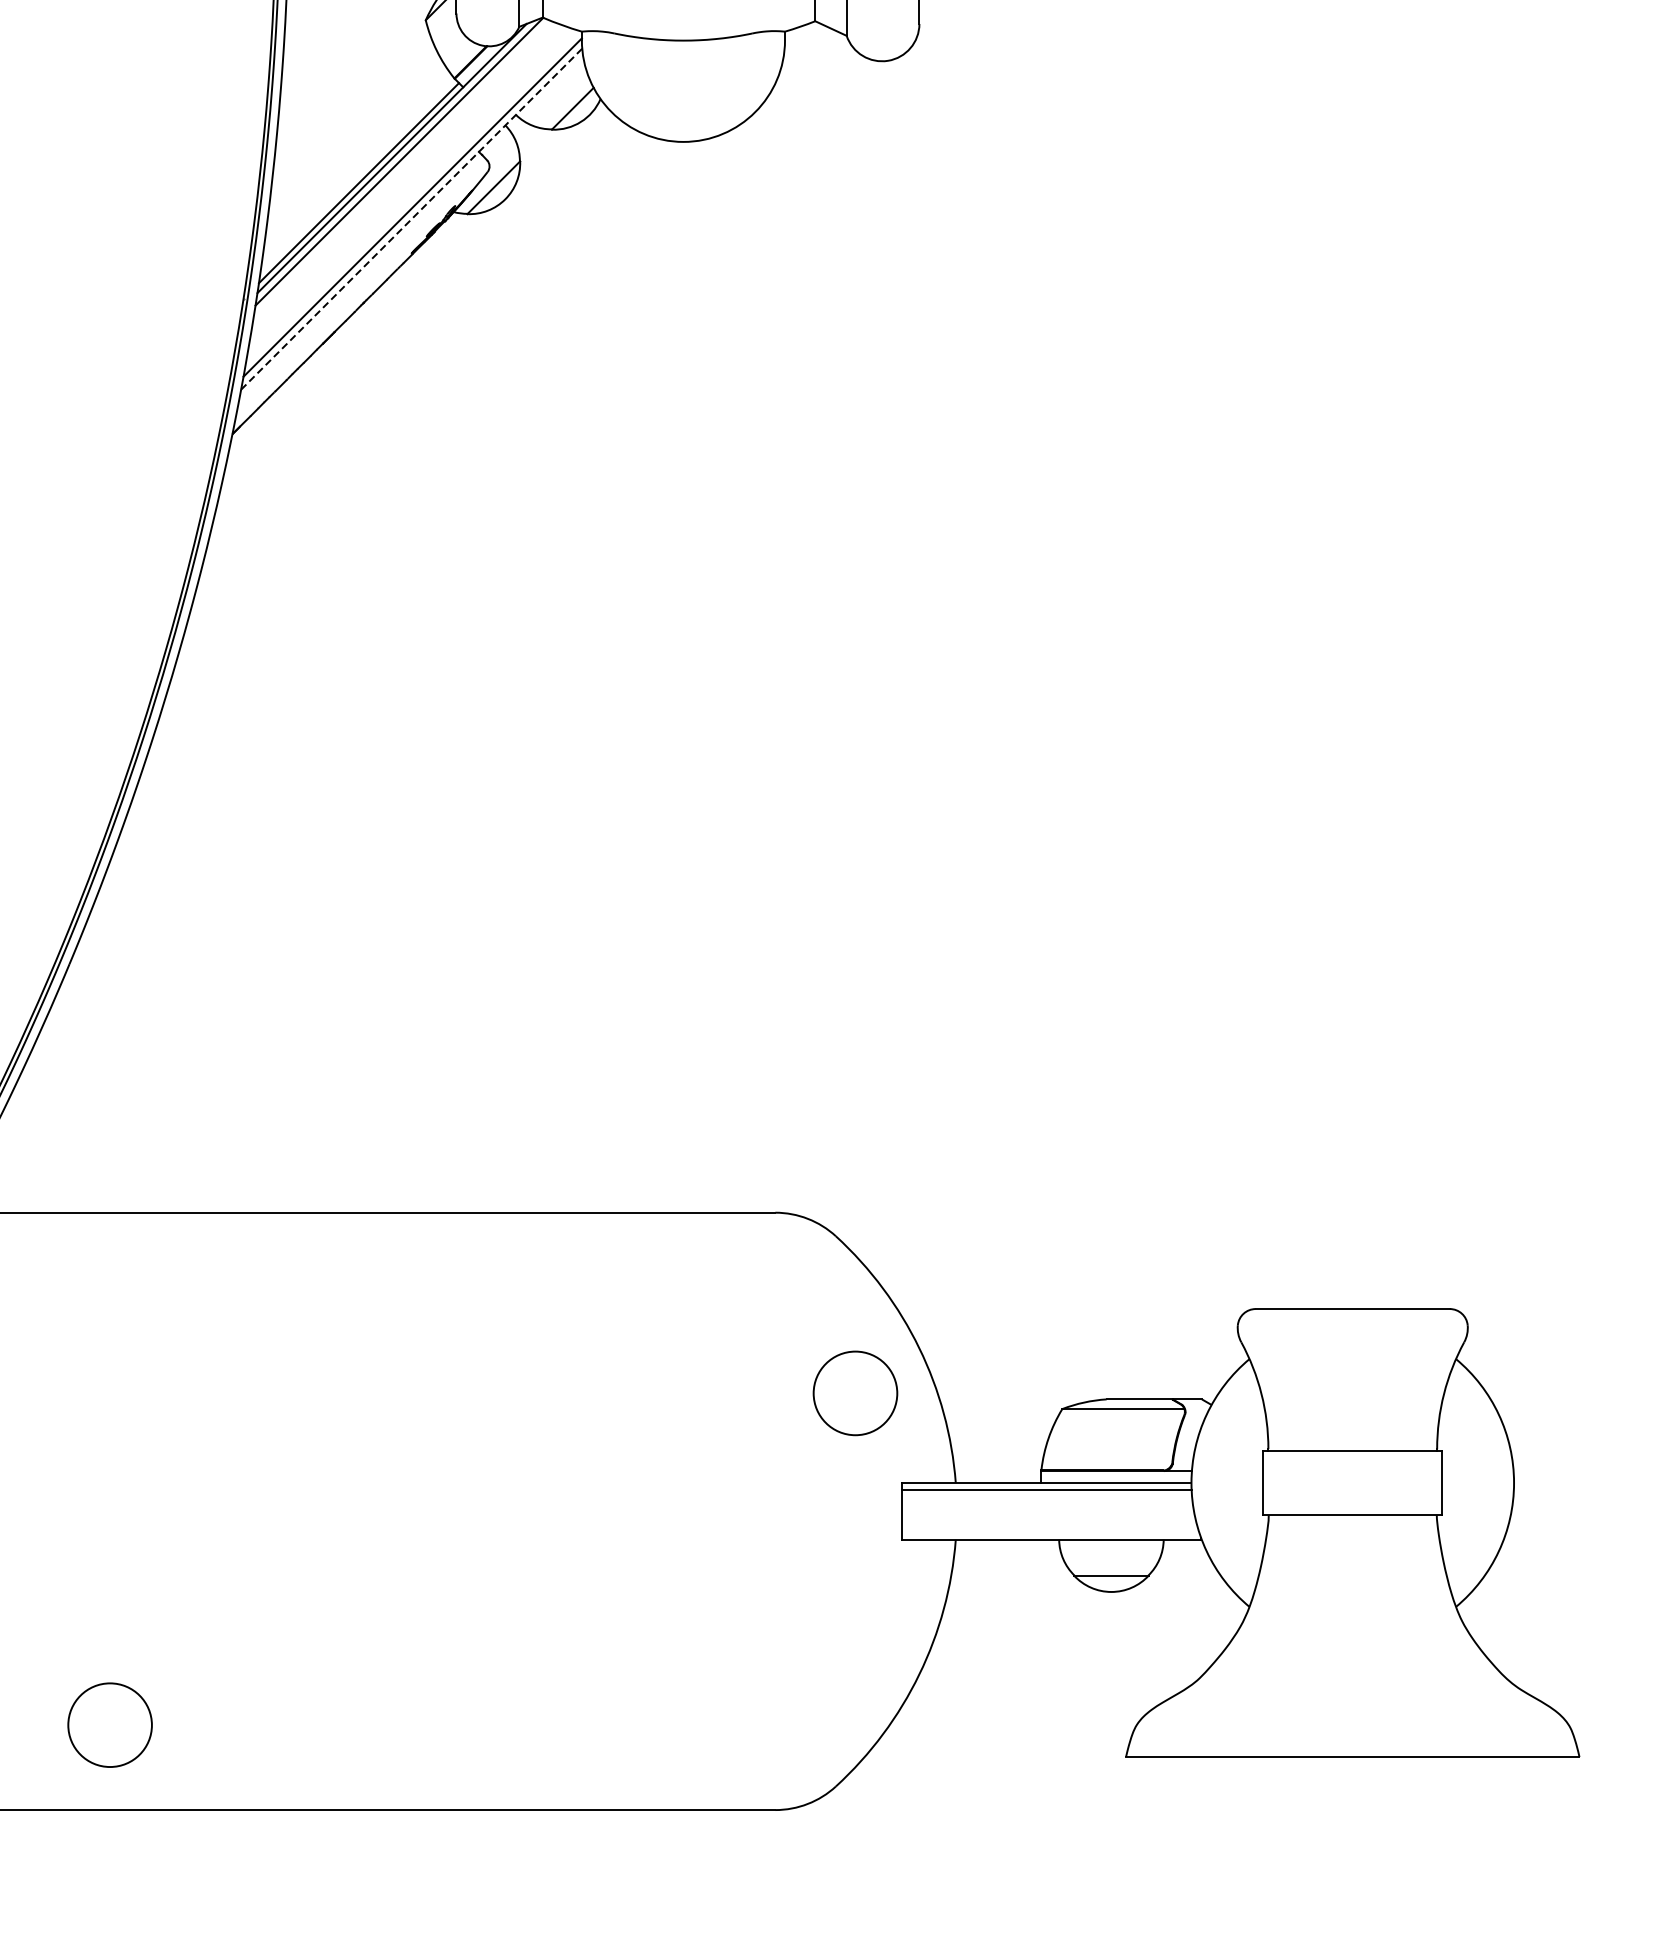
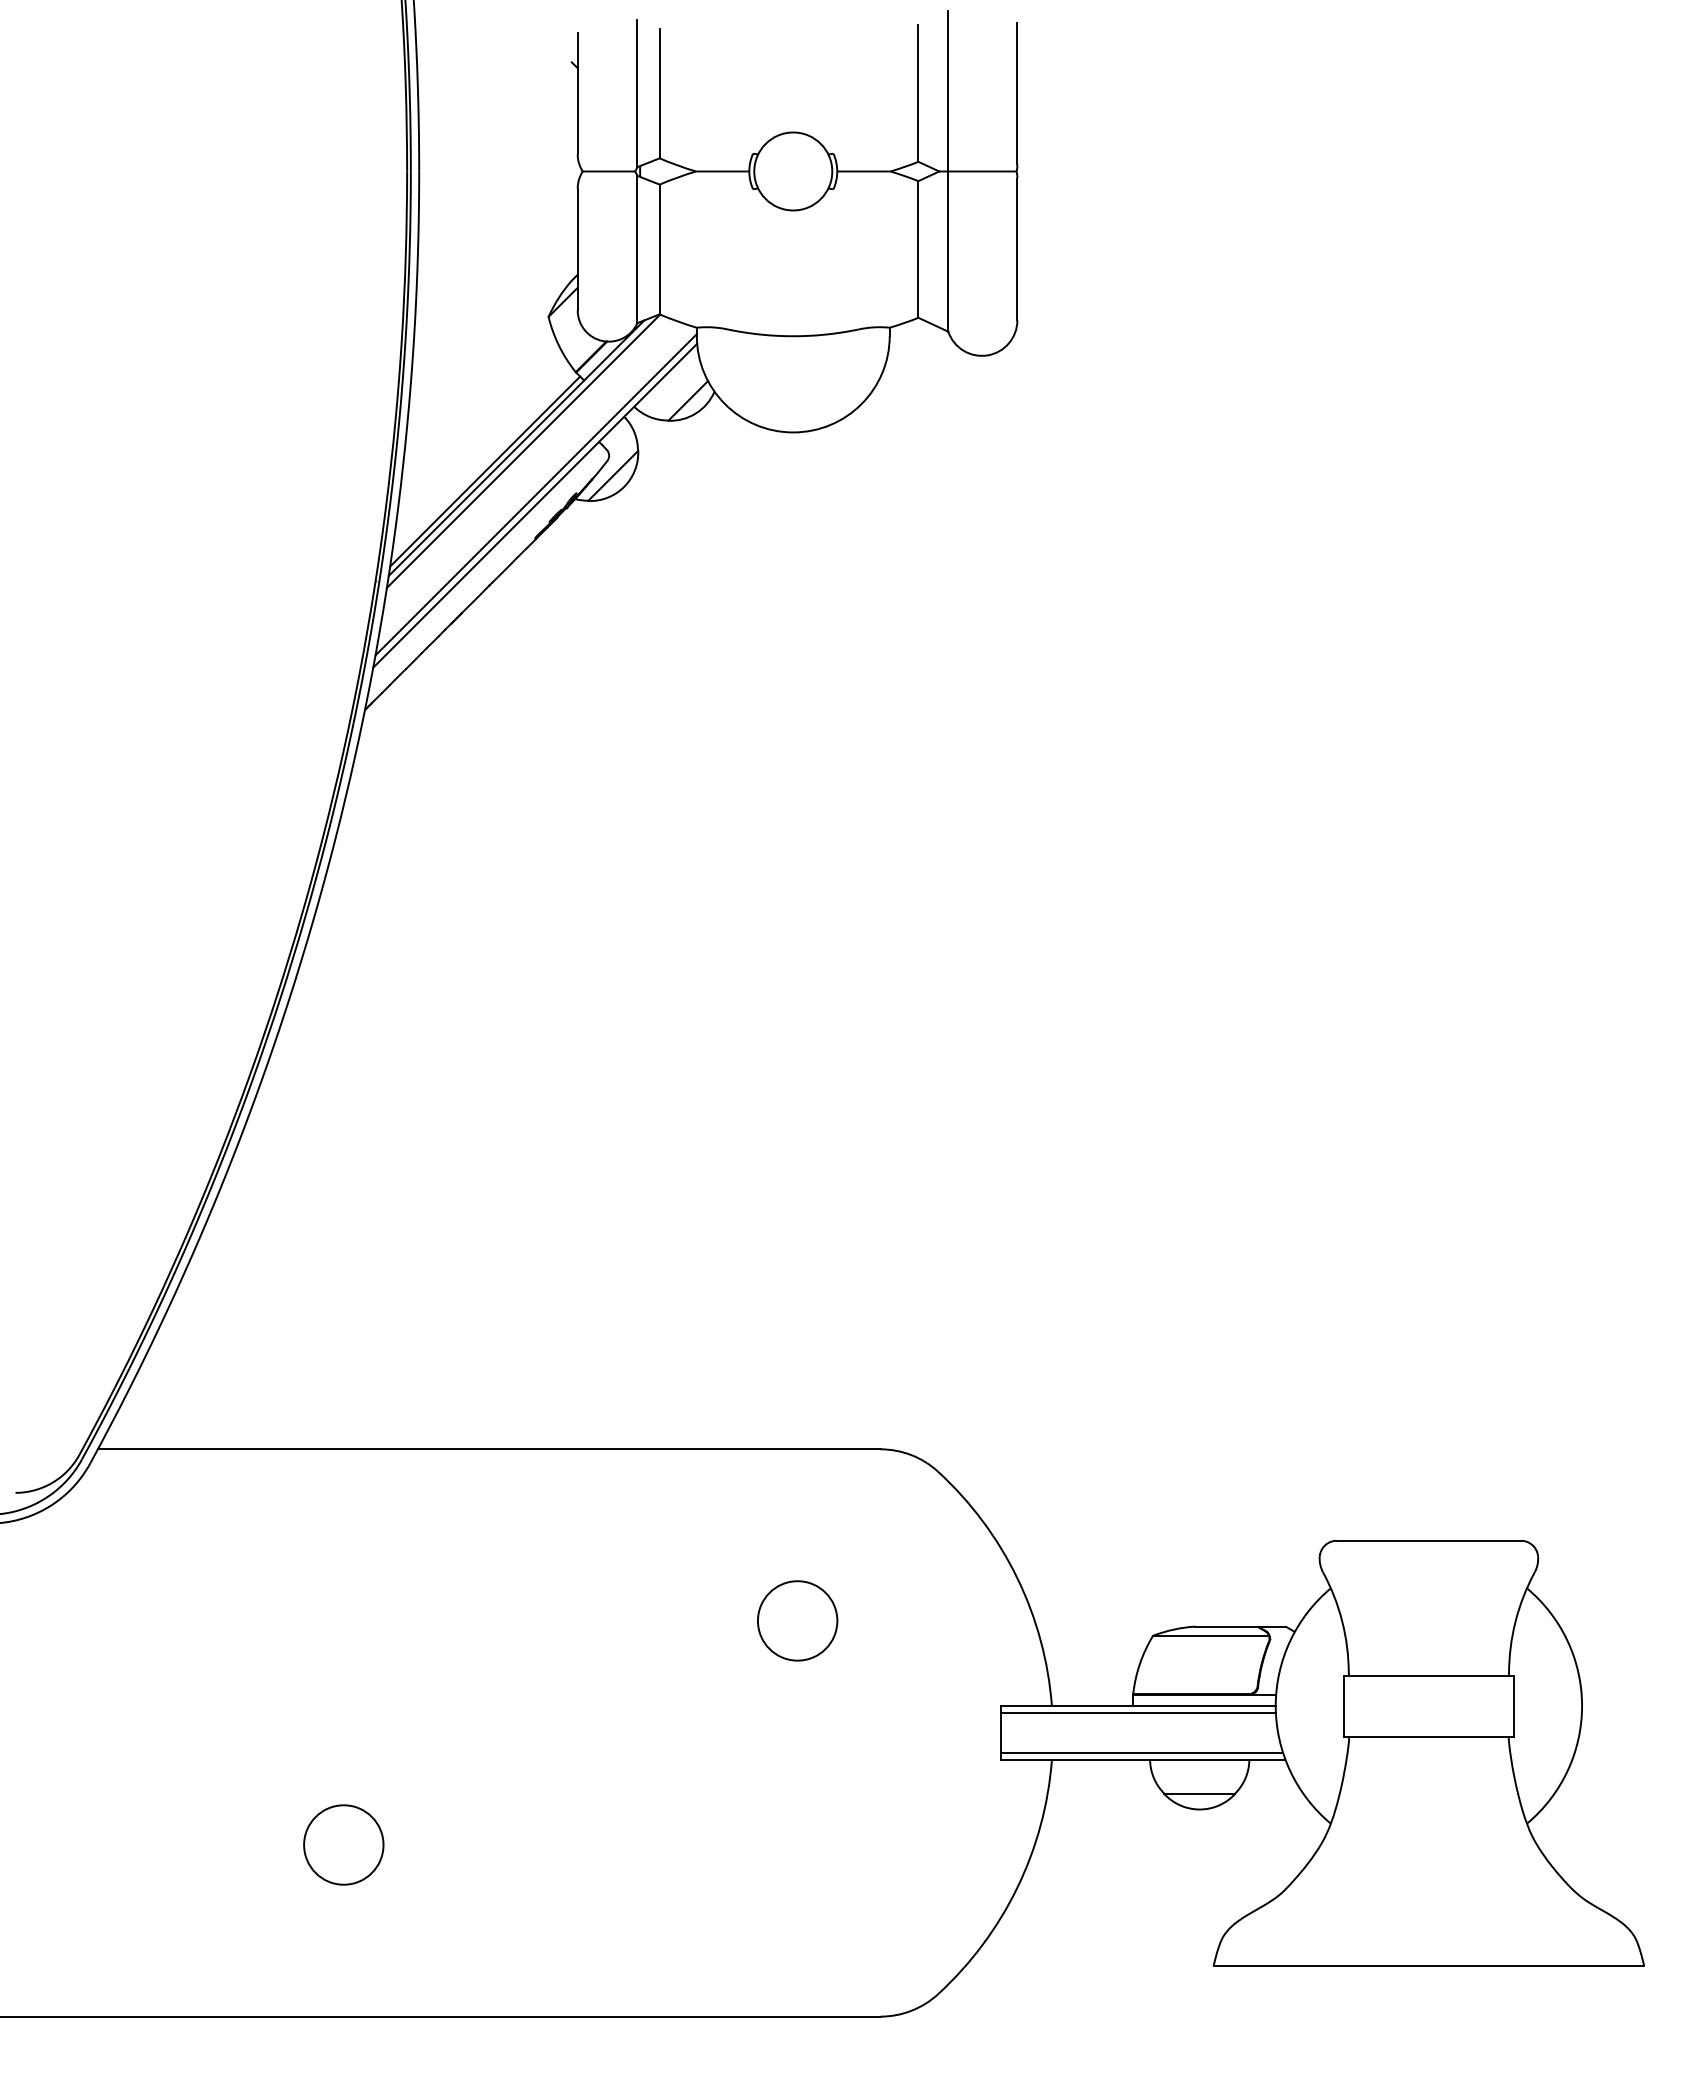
line: (412, 218) -> (535, 505), dashed -> solid
circle: (855, 1392) -> (797, 1620), moved
line: (1051, 1531) -> (1142, 1752), added
circle: (109, 1724) -> (343, 1844), moved

